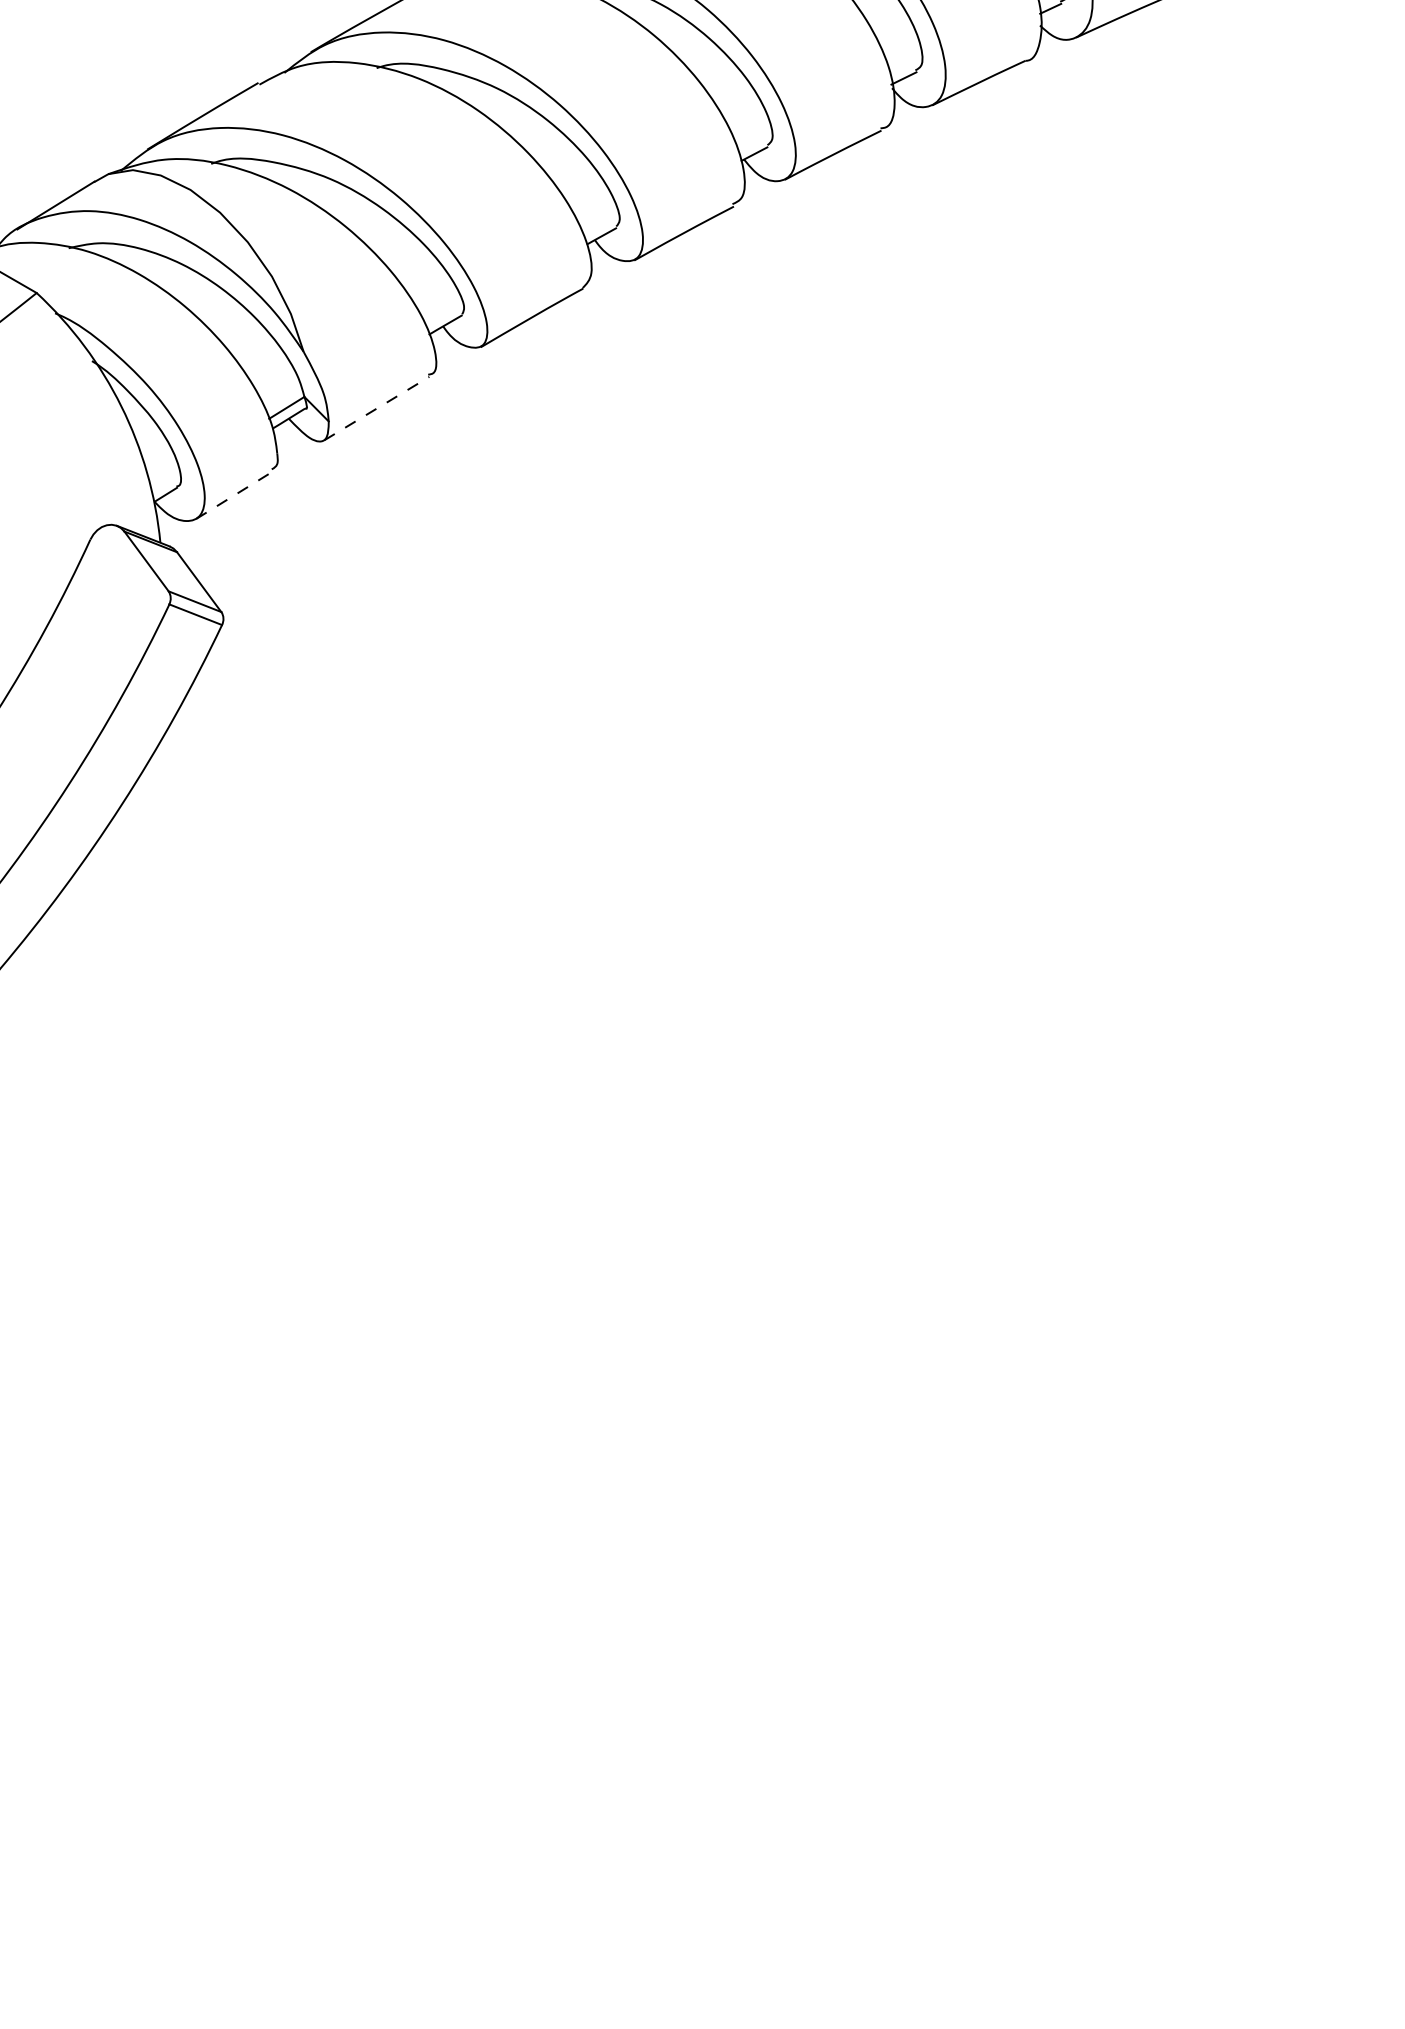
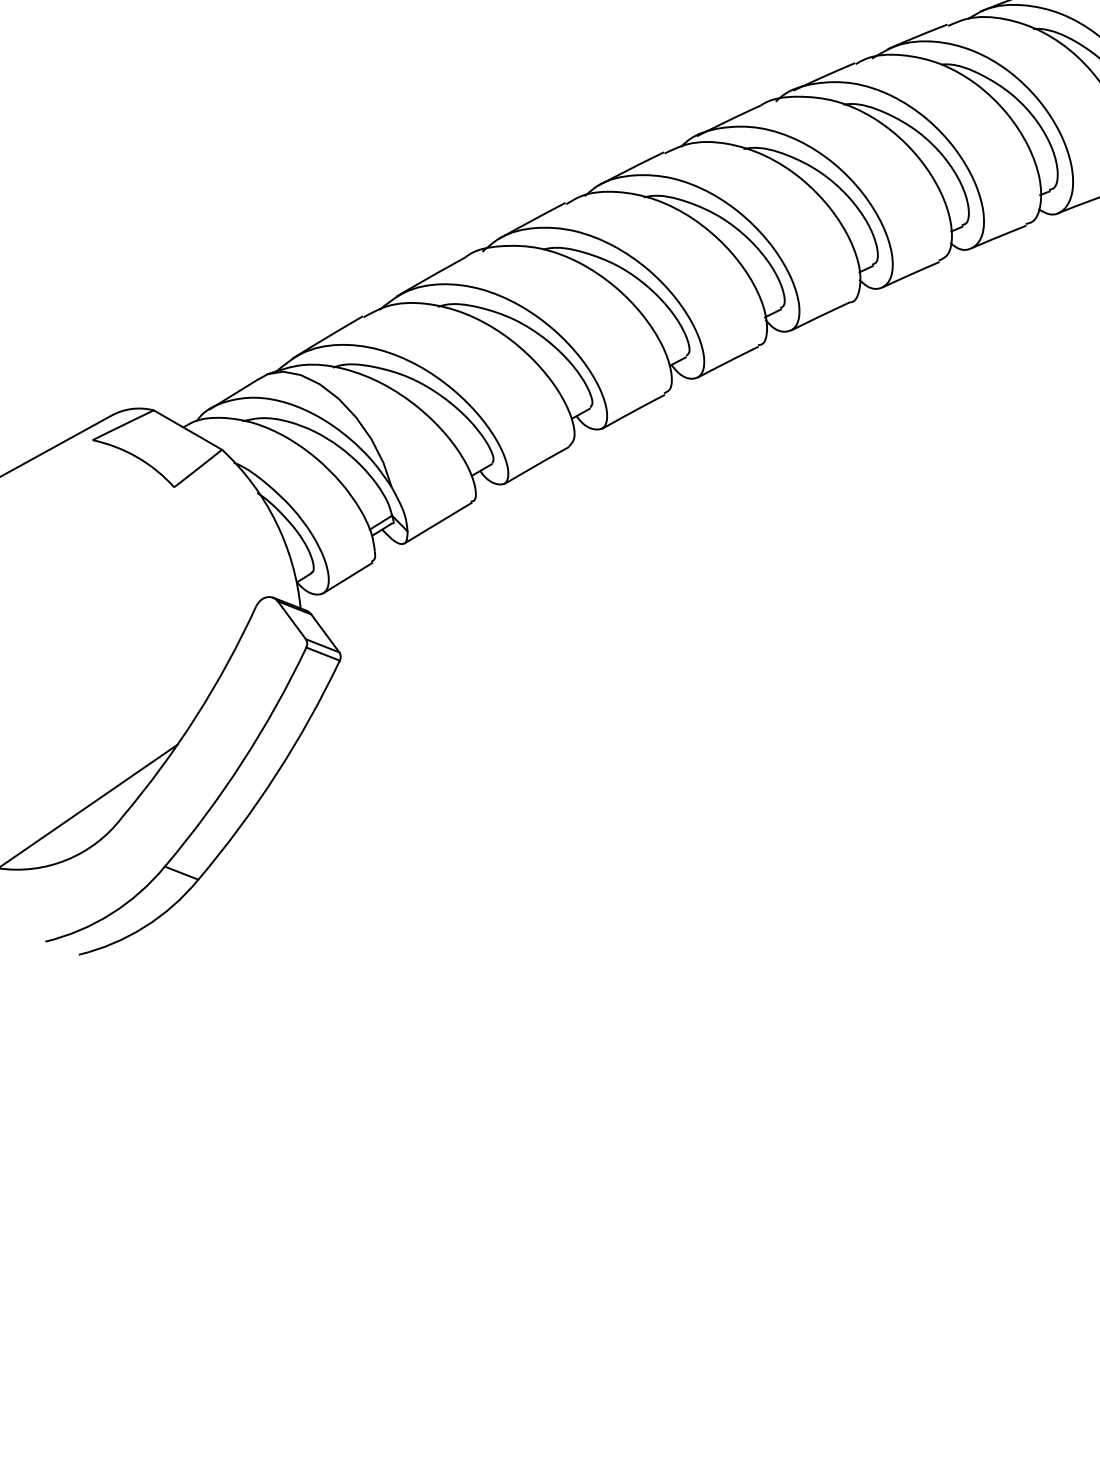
line: (377, 409) -> (438, 523), dashed -> solid
line: (234, 495) -> (347, 578), dashed -> solid

